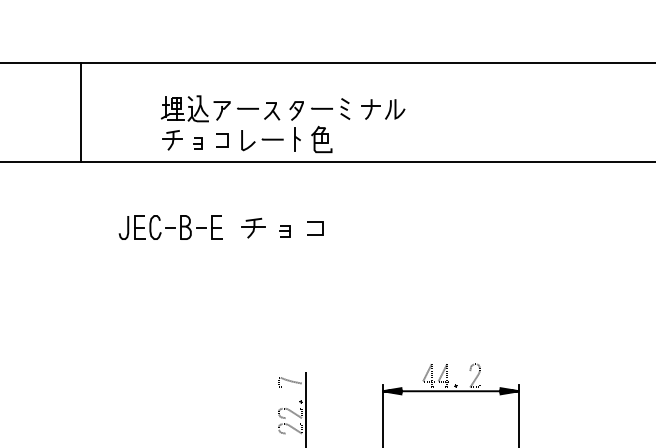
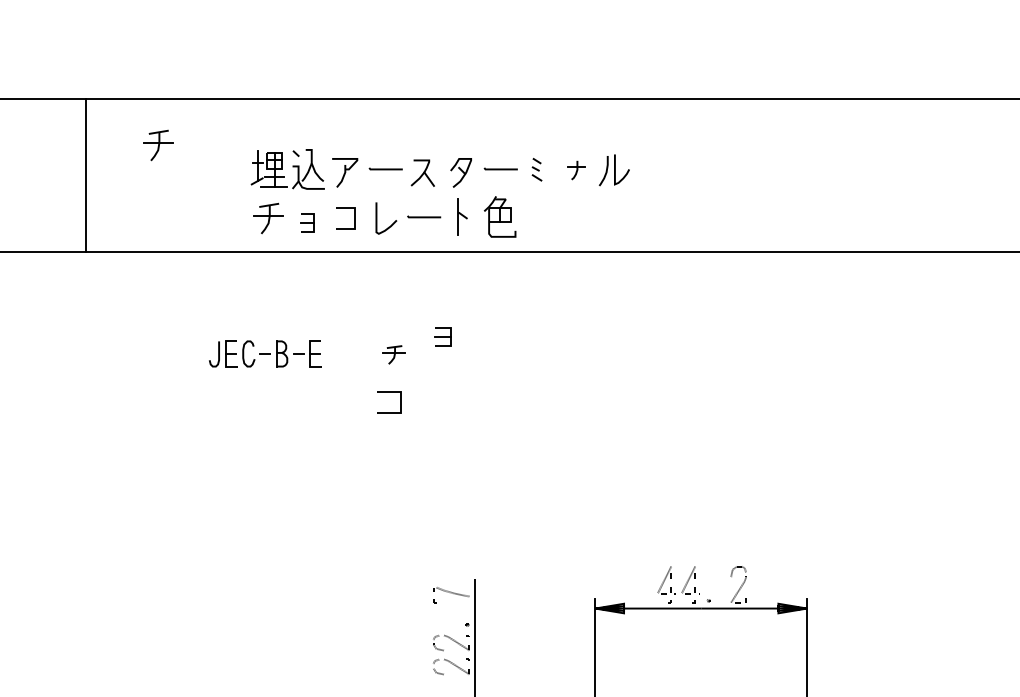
part: (101, 93) -> (157, 145), added
part: (345, 108) -> (537, 168), size x0.7
part: (370, 109) -> (576, 170), size x0.6
line: (81, 112) -> (86, 175), moved
line: (315, 222) -> (389, 392), moved
part: (170, 227) -> (265, 353), size x0.7
part: (253, 227) -> (394, 353), size x0.6
part: (284, 231) -> (442, 336), moved

